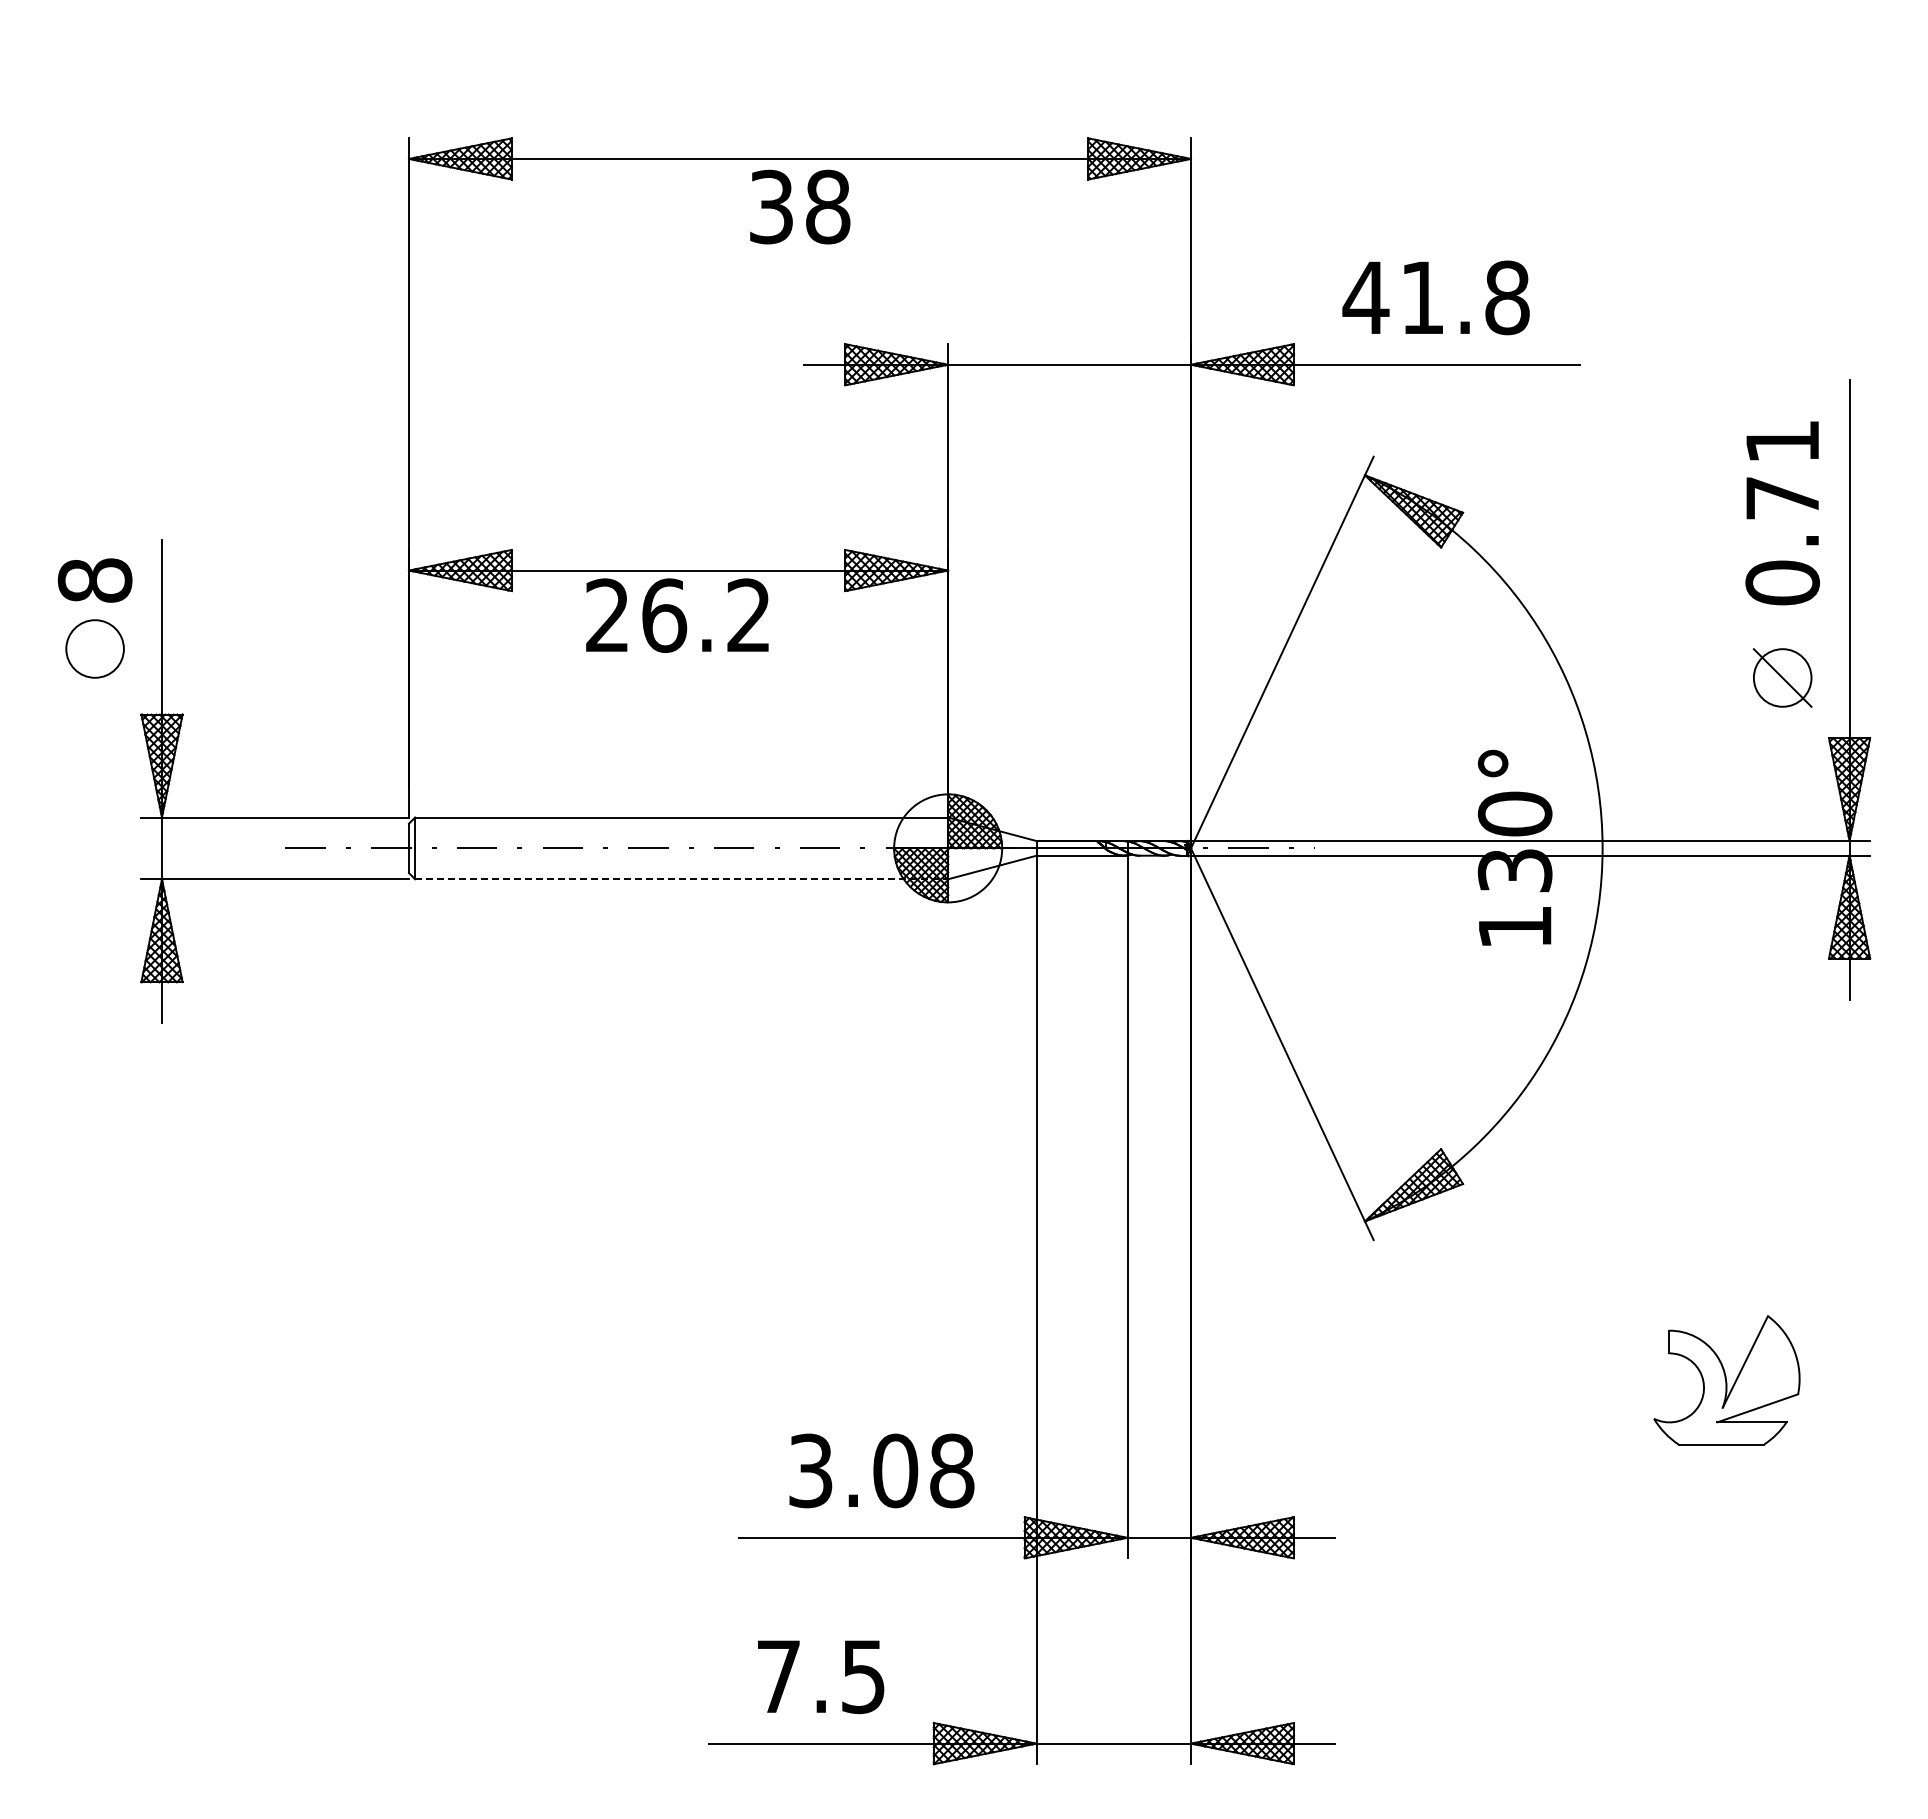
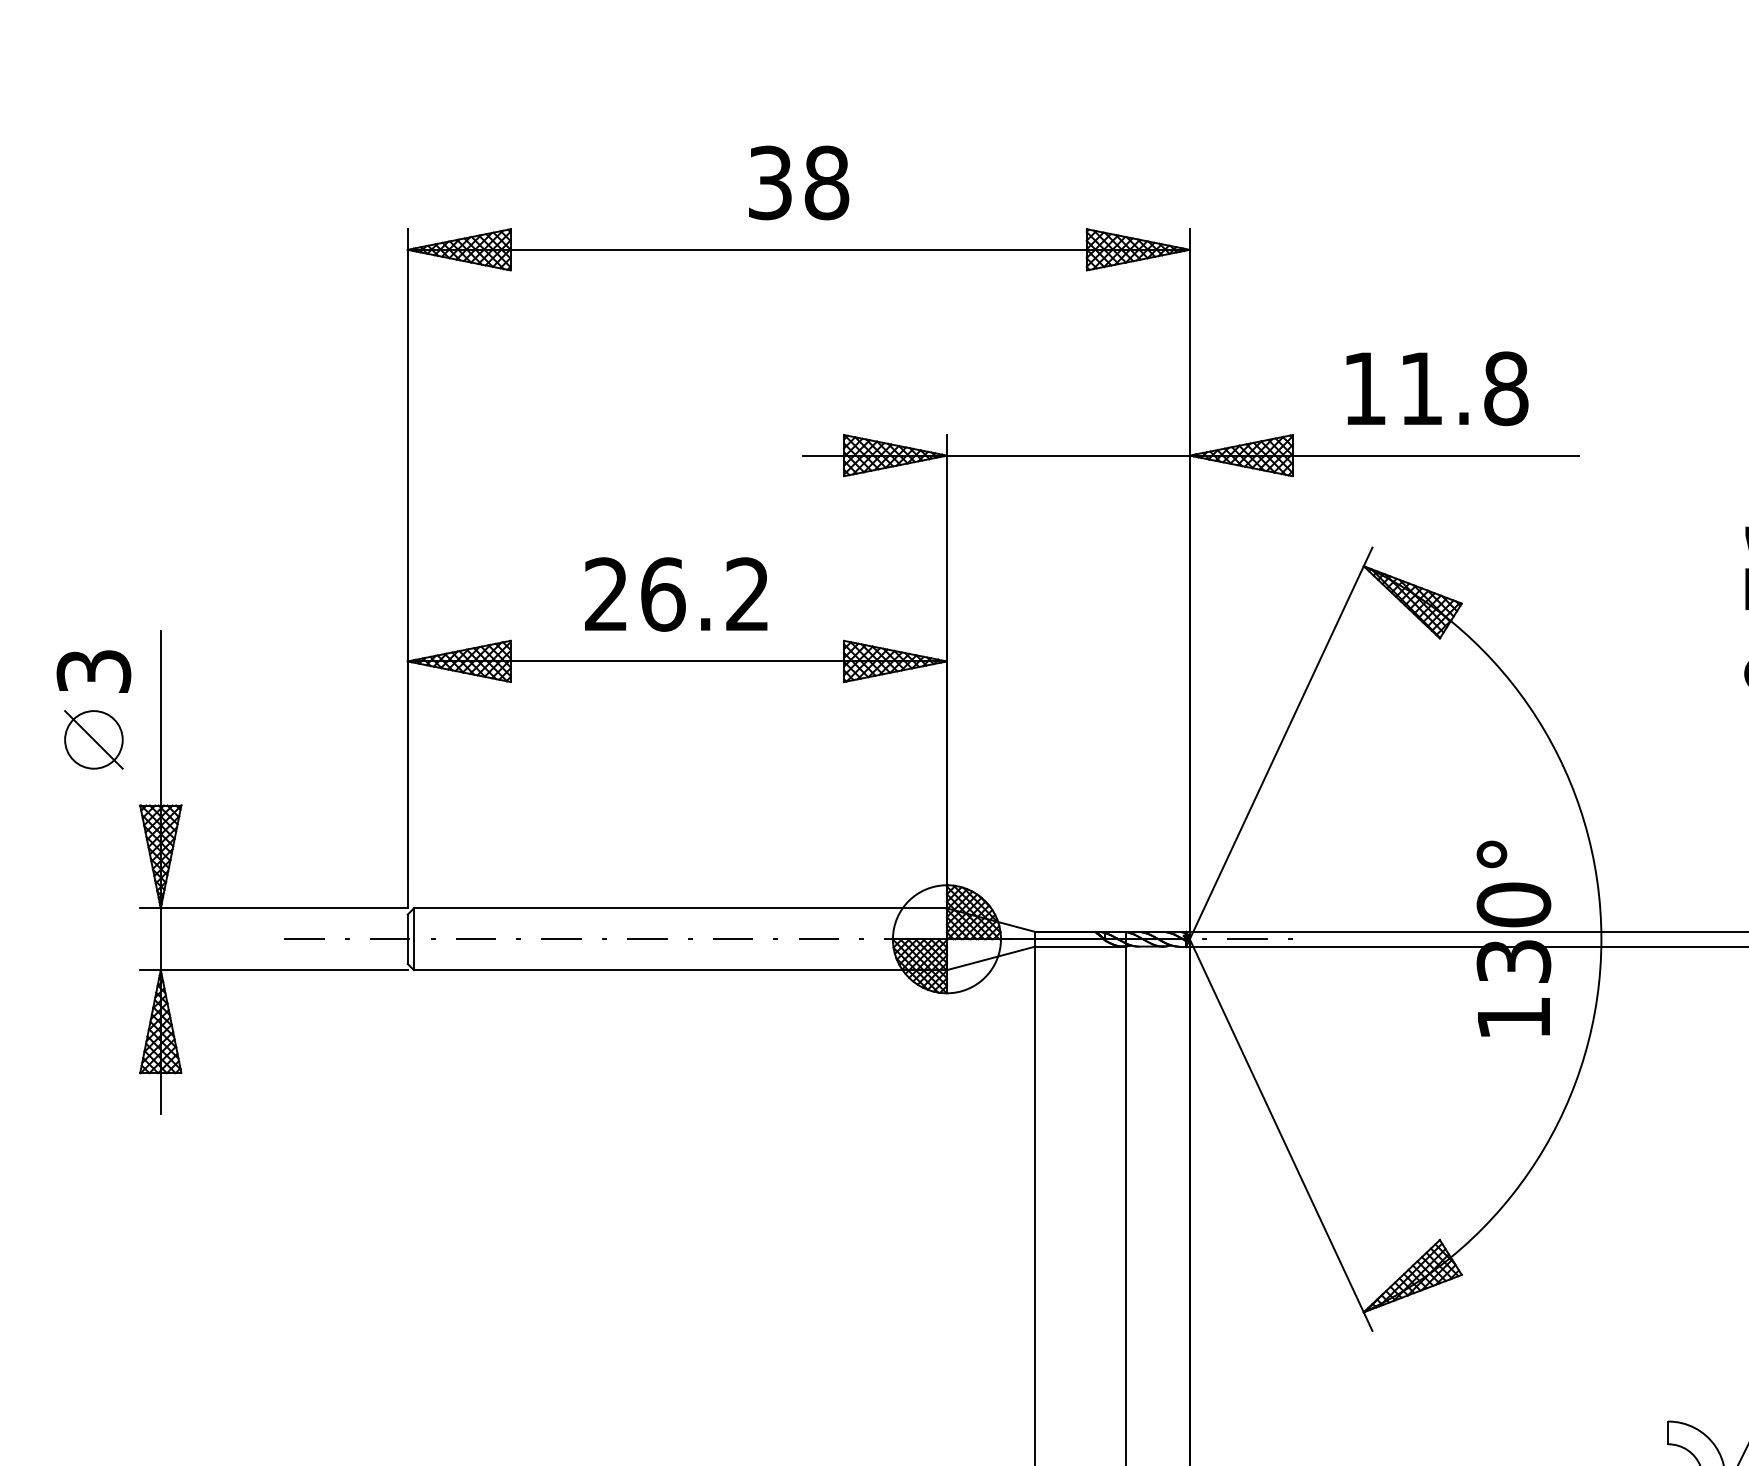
text: (800, 206) -> (799, 182), moved
text: (1365, 297) -> (1364, 388), 41.8 -> 11.8
text: (94, 580) -> (93, 671), 8 -> 3
text: (677, 615) -> (676, 594), moved
line: (94, 648) -> (93, 739), added
line: (681, 879) -> (680, 970), dashed -> solid

